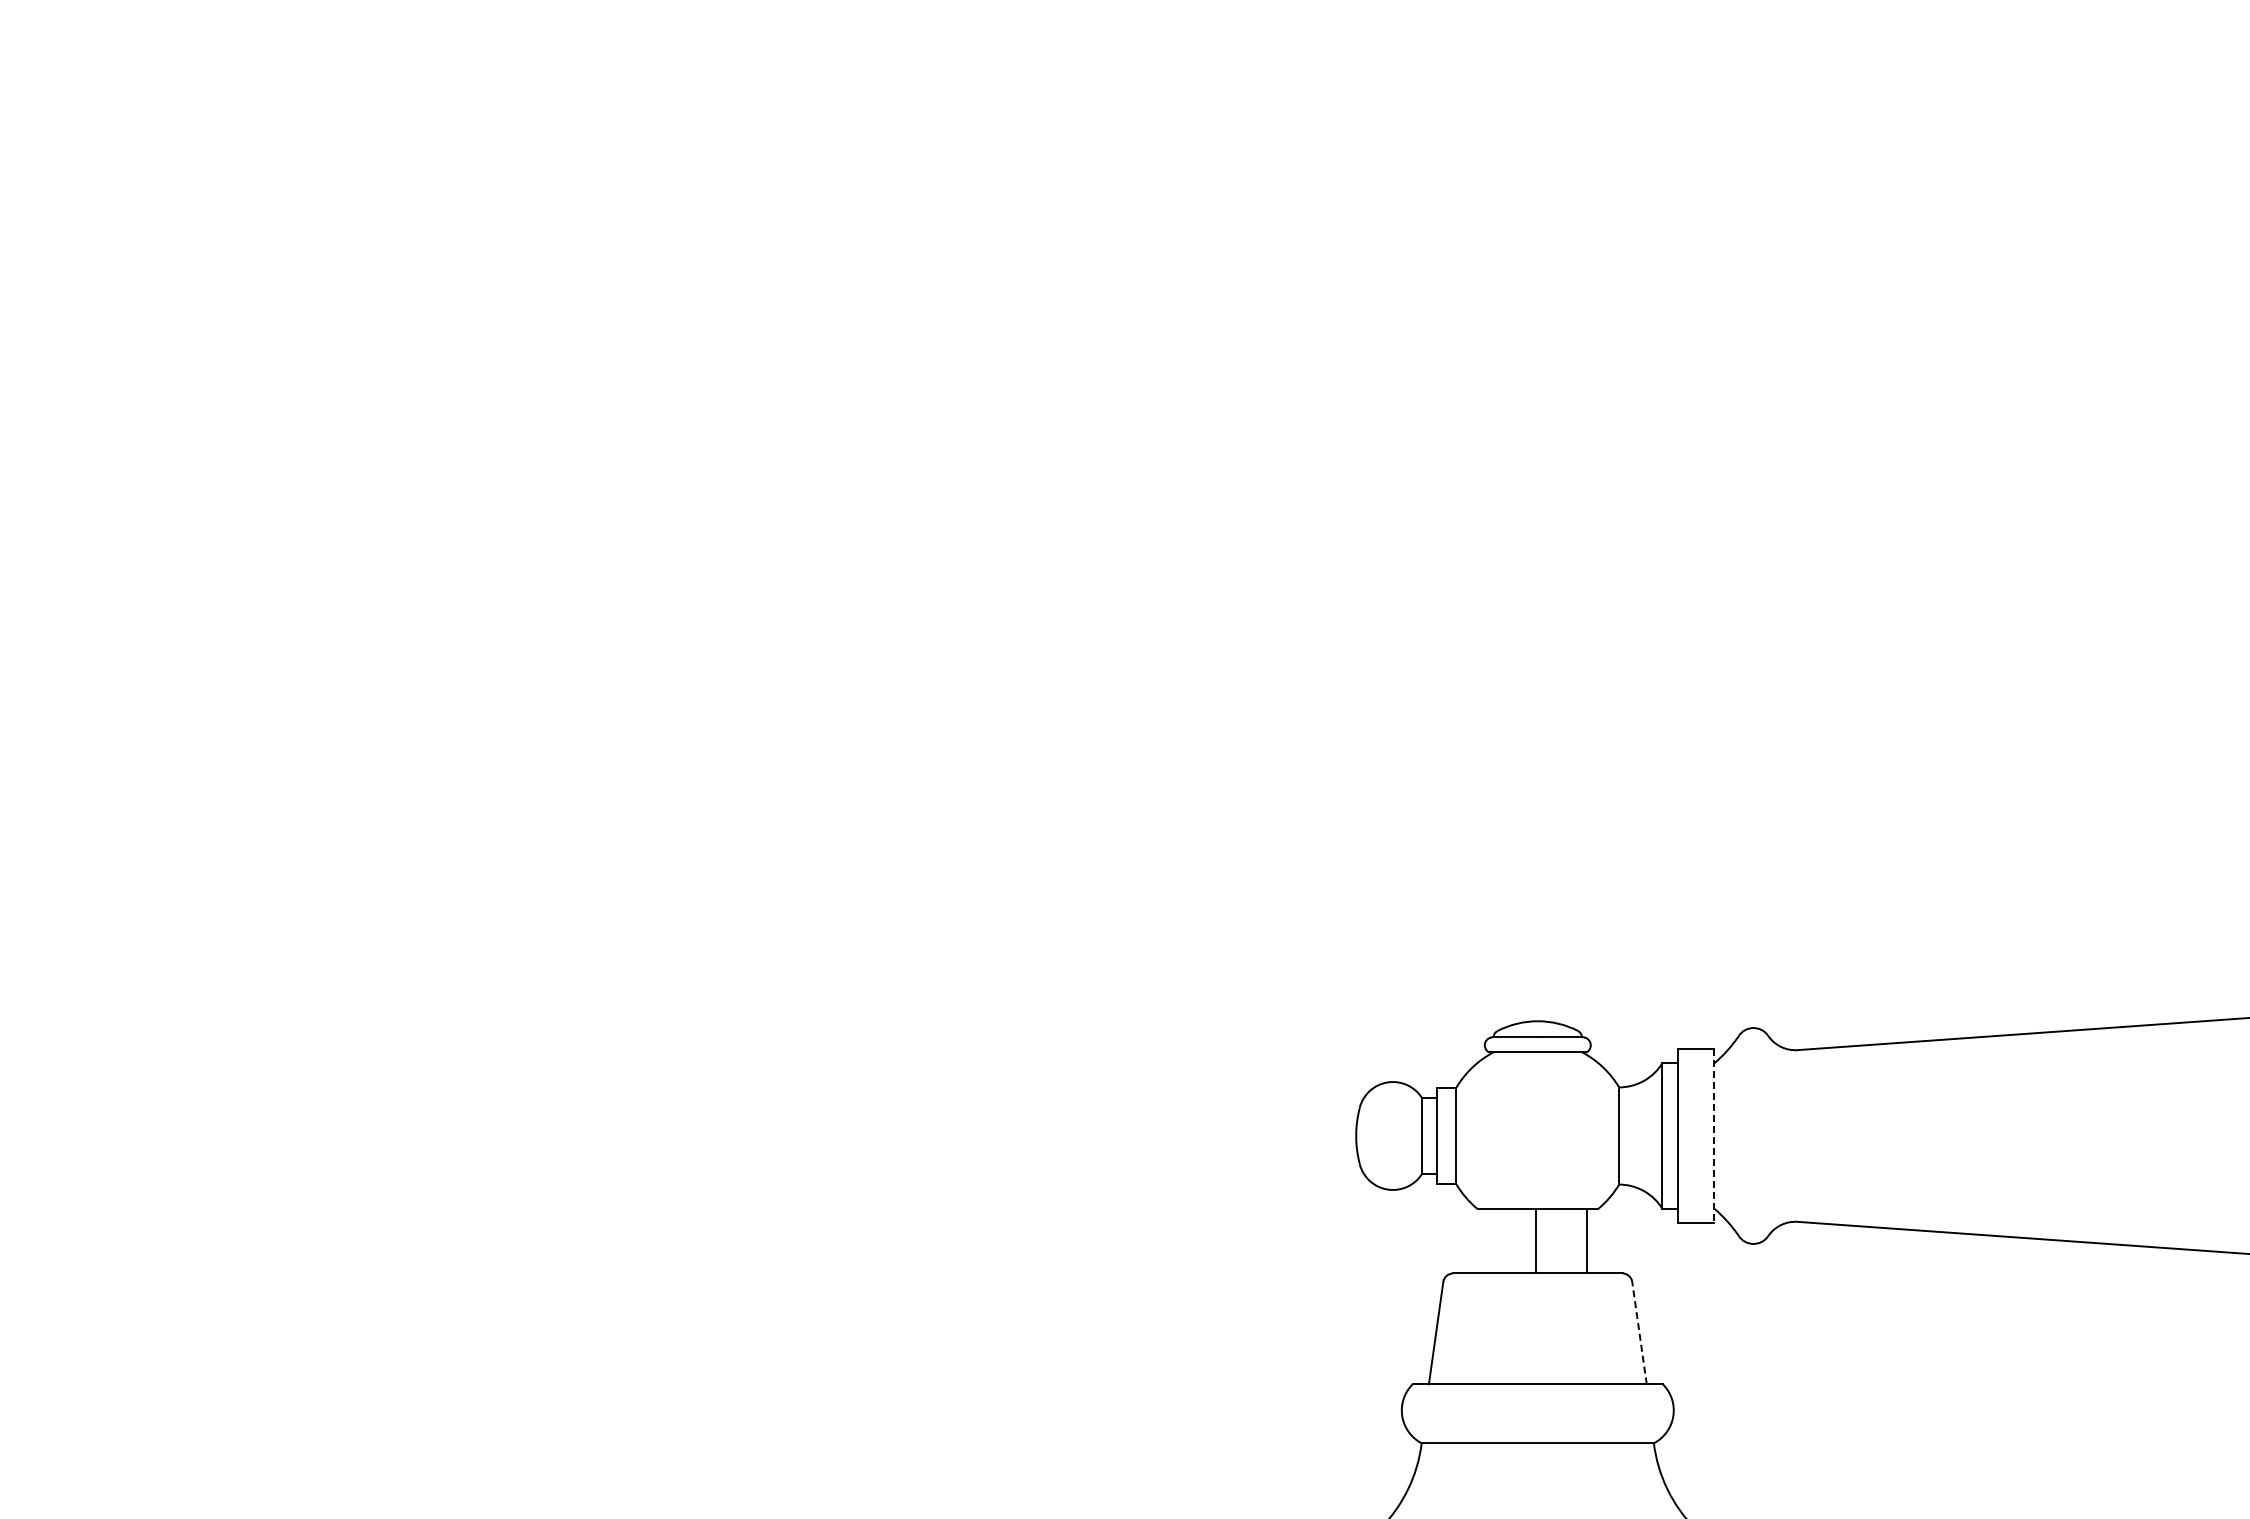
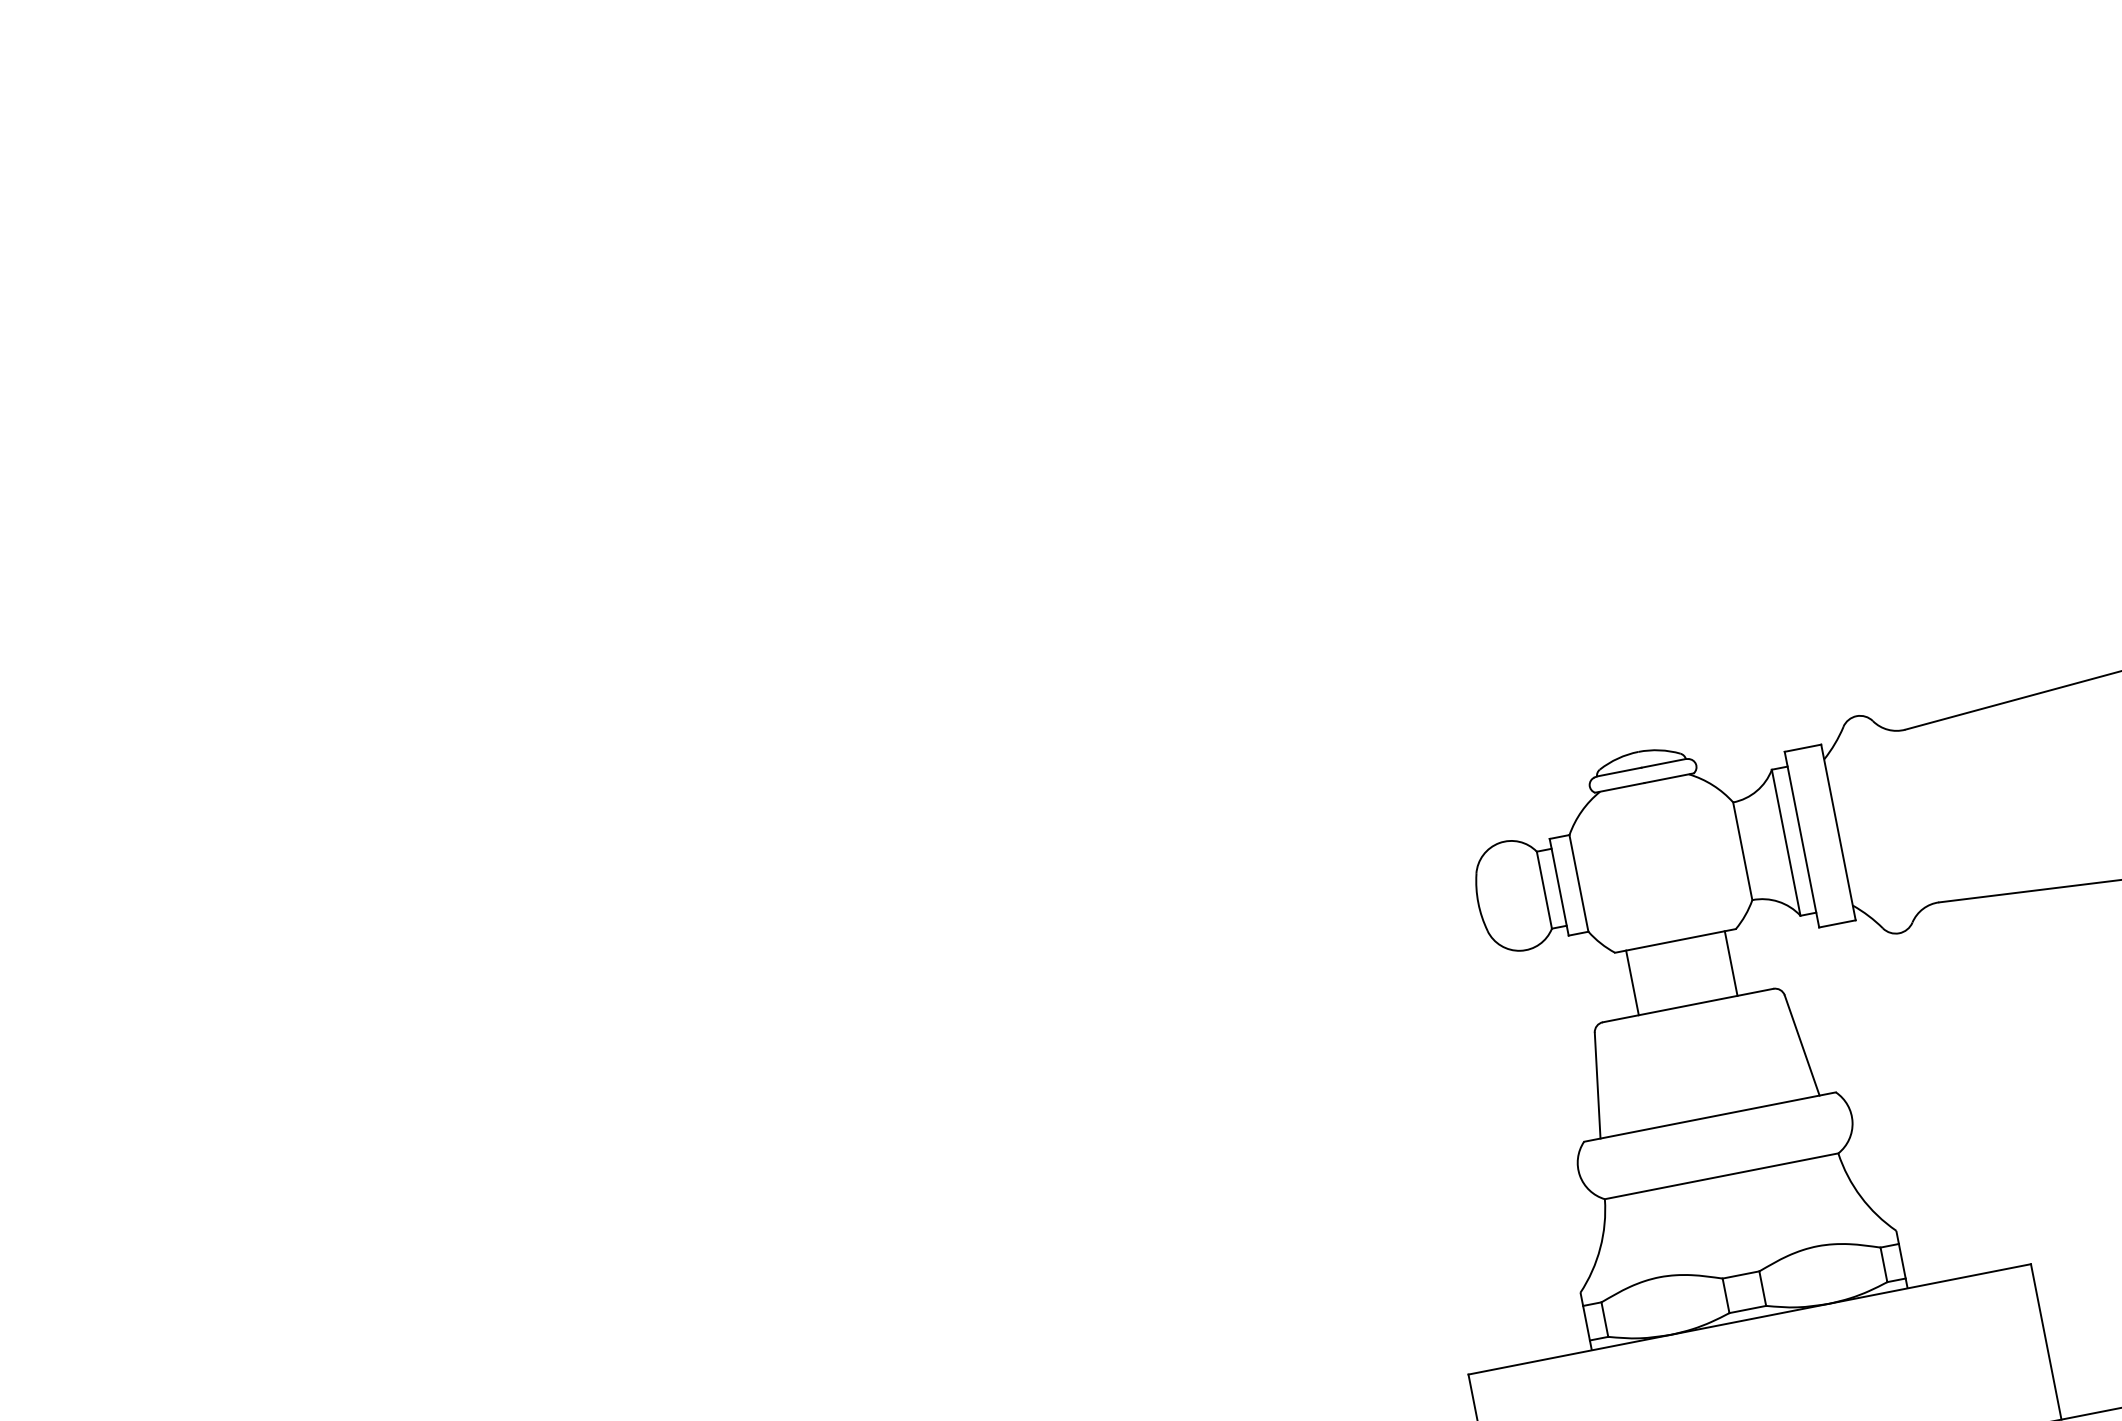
line: (1714, 1136) -> (1838, 832), dashed -> solid
line: (1535, 1241) -> (1632, 983), moved
line: (1639, 1333) -> (1802, 1045), dashed -> solid

